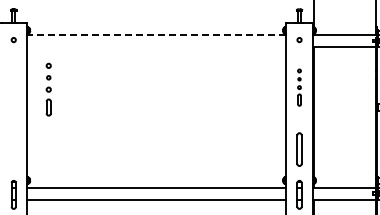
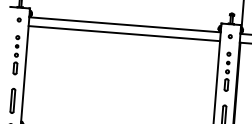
line: (156, 35) -> (124, 24), dashed -> solid
line: (156, 47) -> (124, 33), added
part: (299, 87) -> (227, 71), size x1.43
part: (48, 89) -> (16, 55), moved
part: (13, 149) -> (12, 100), added

